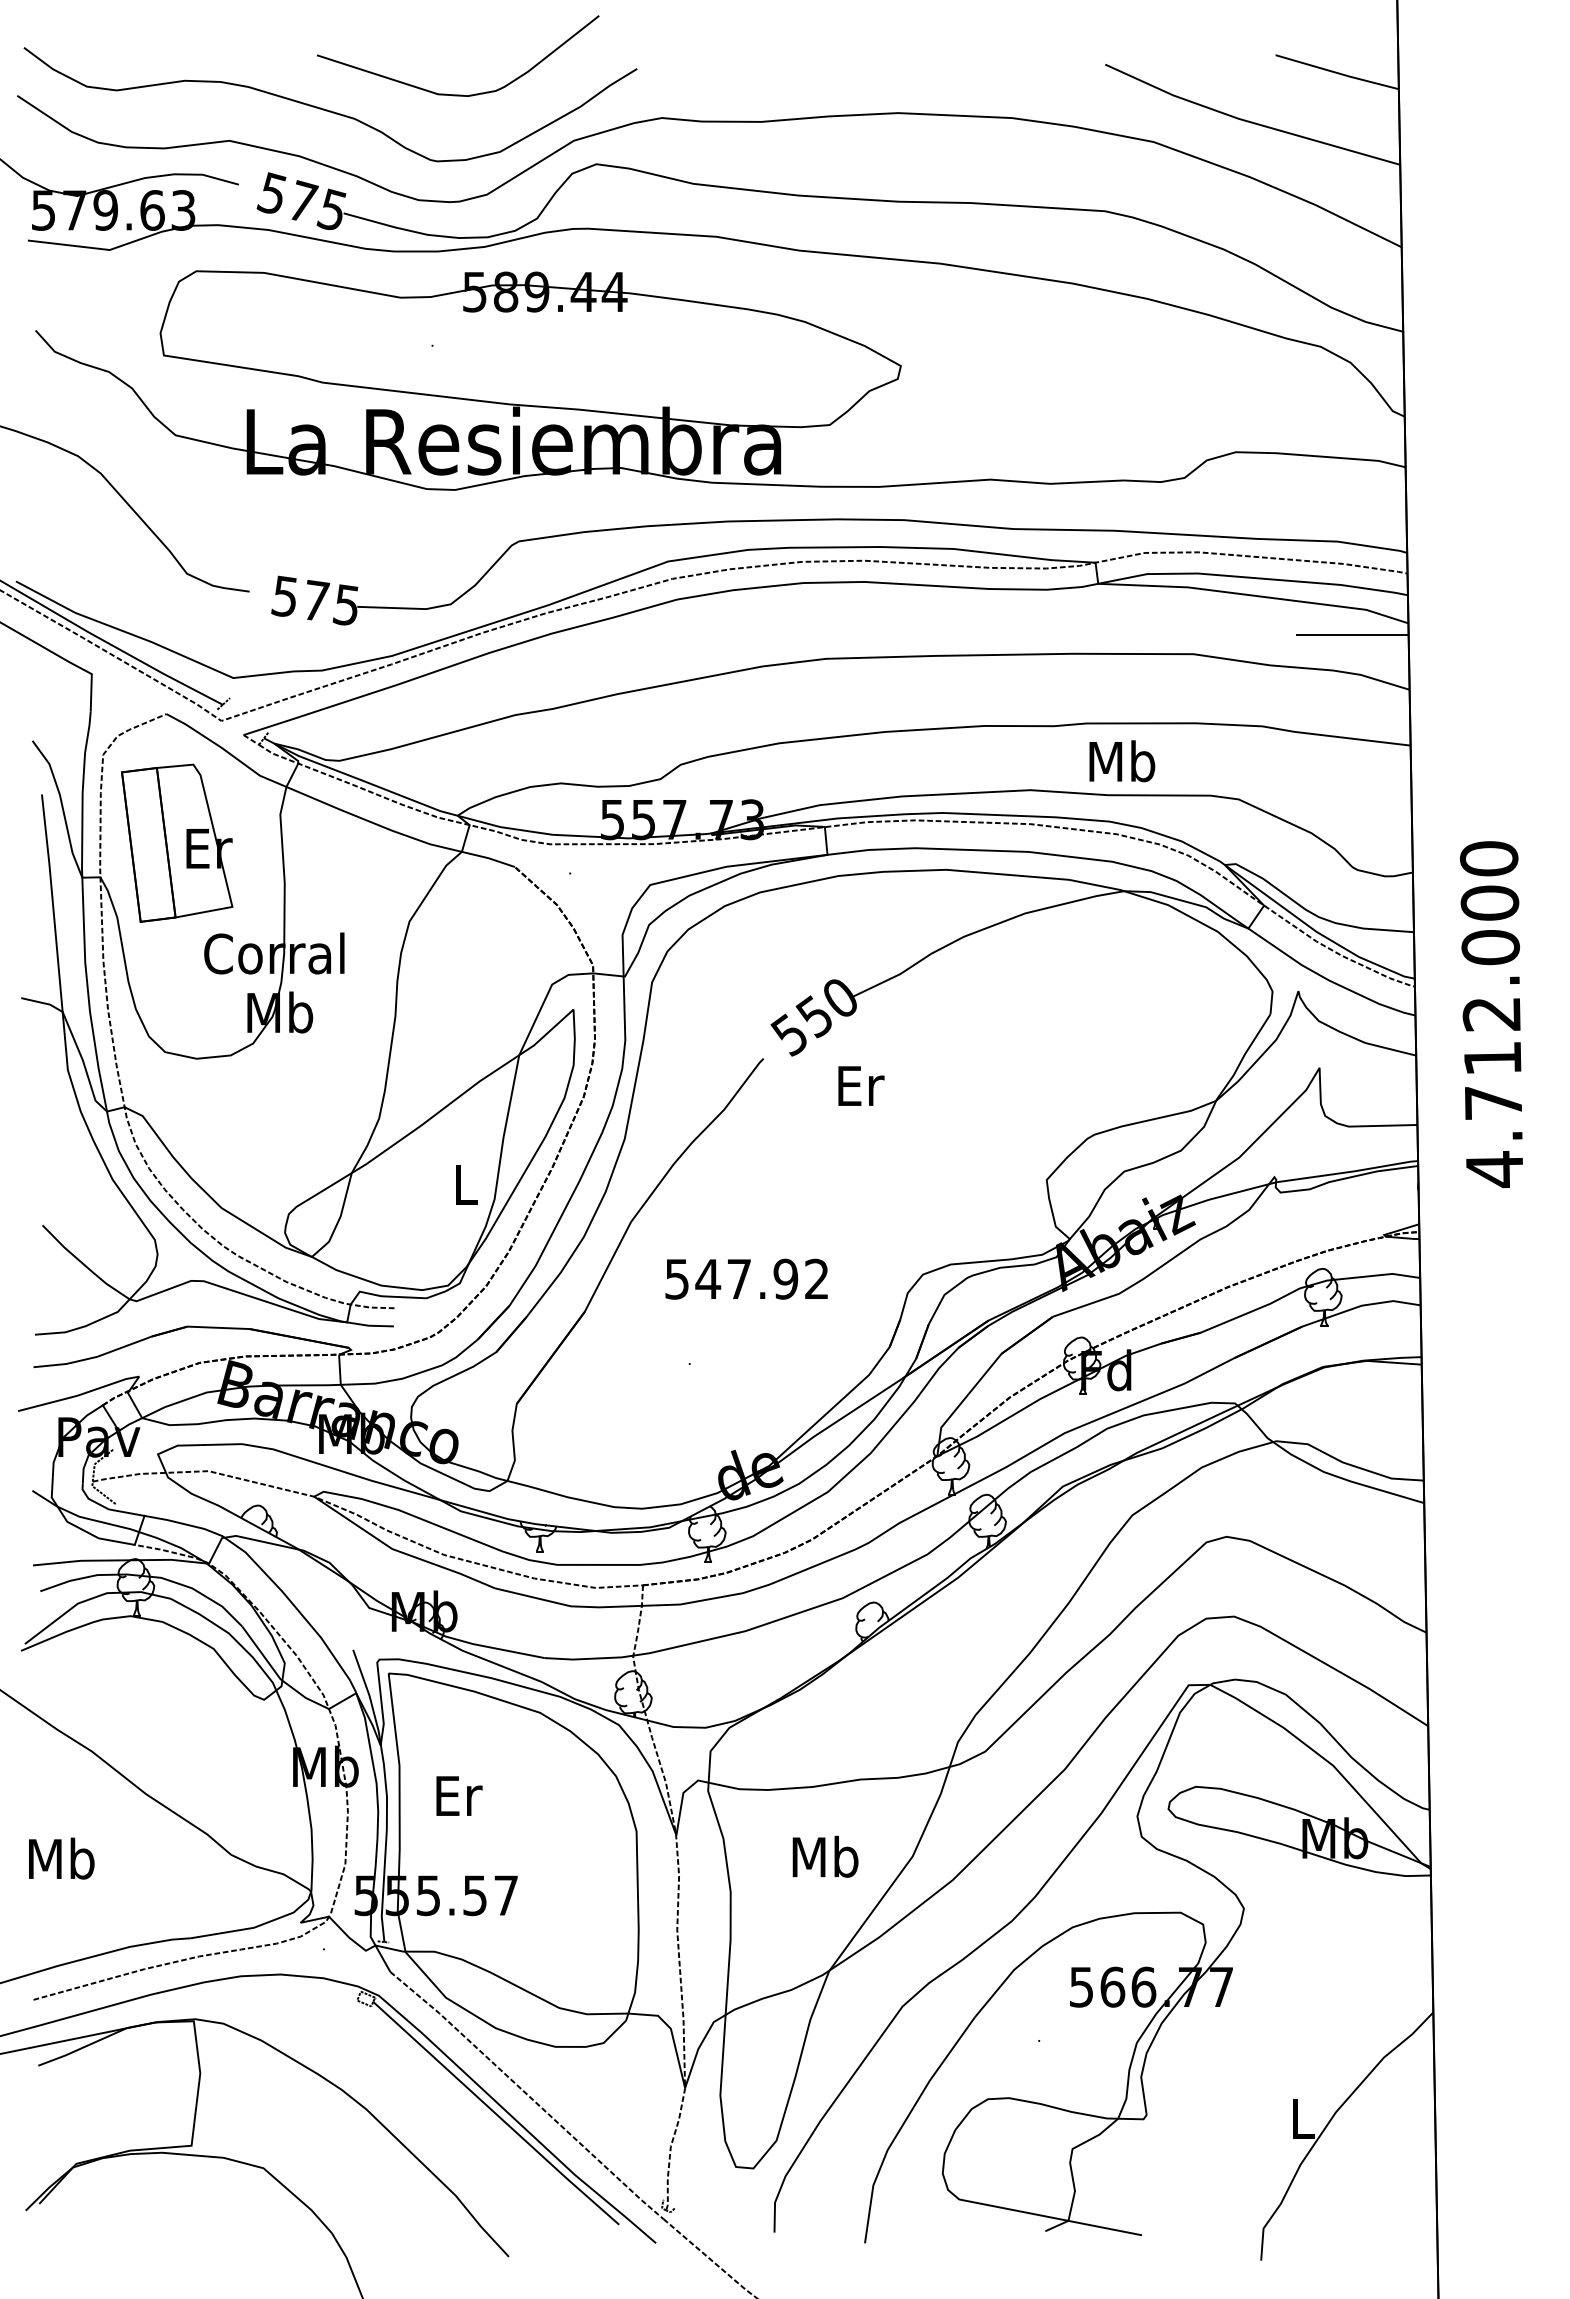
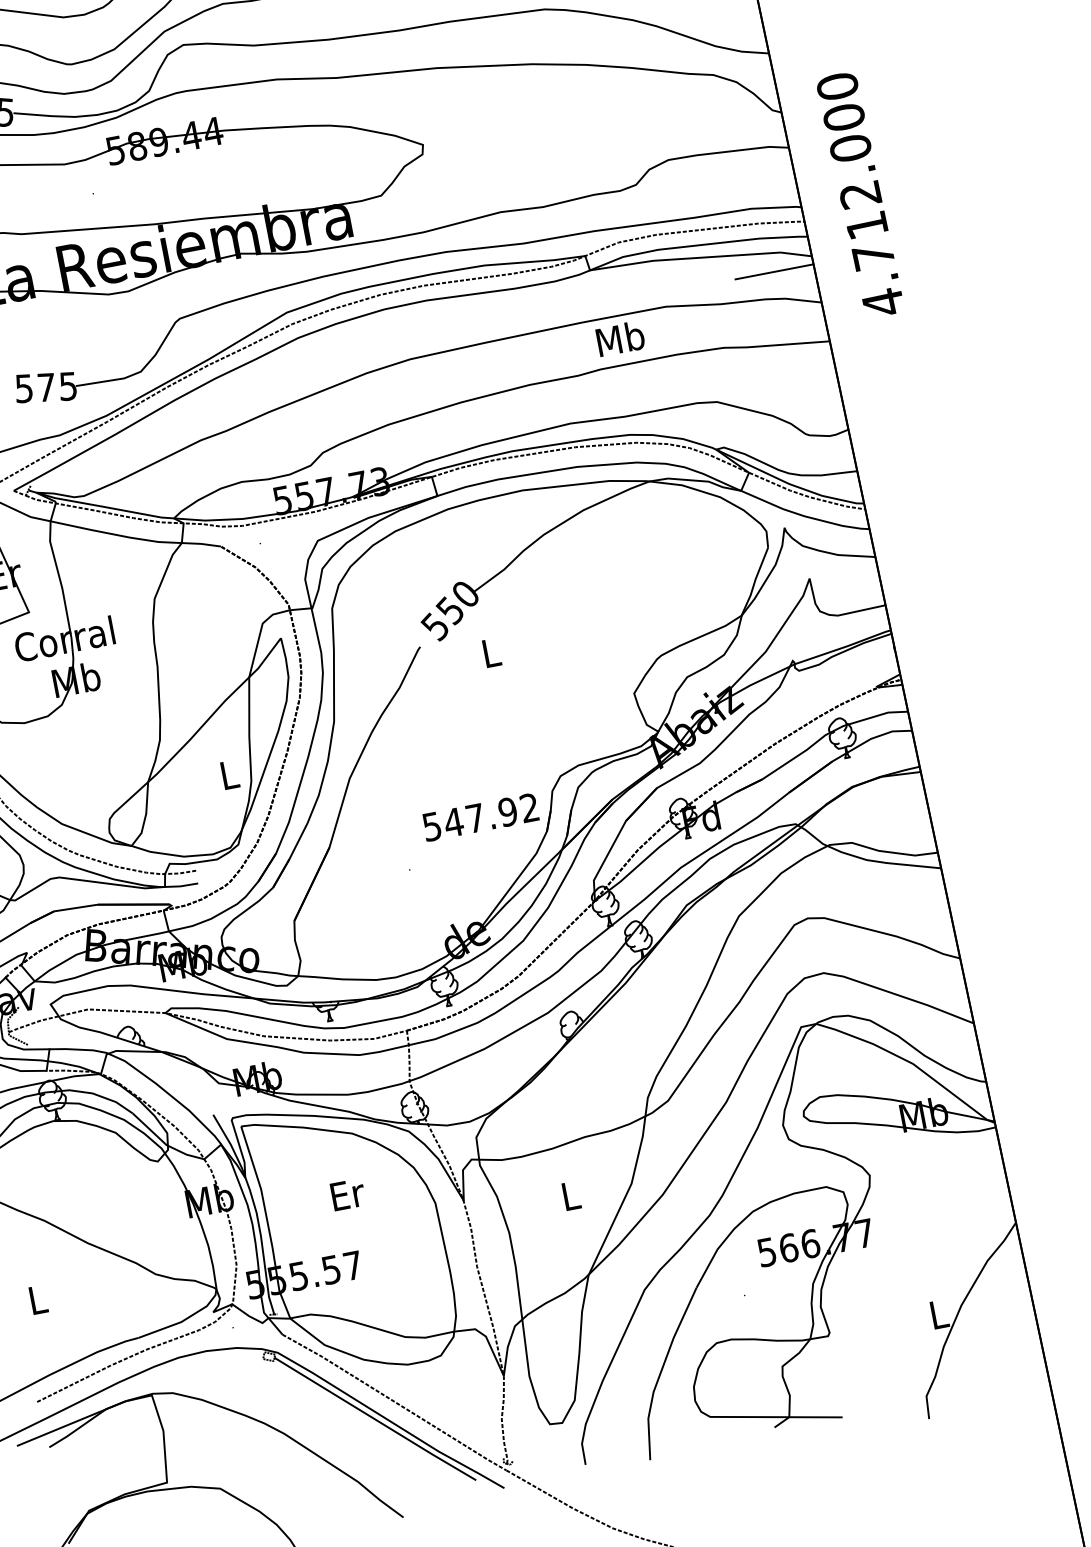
text: (1122, 761) -> (620, 338), moved
text: (1491, 1014) -> (860, 194), moved
text: (861, 1085) -> (492, 652), Er -> L
text: (746, 1278) -> (480, 816), moved
text: (459, 1795) -> (348, 1194), moved
text: (825, 1856) -> (570, 1195), Mb -> L
text: (61, 1858) -> (37, 1299), Mb -> L

